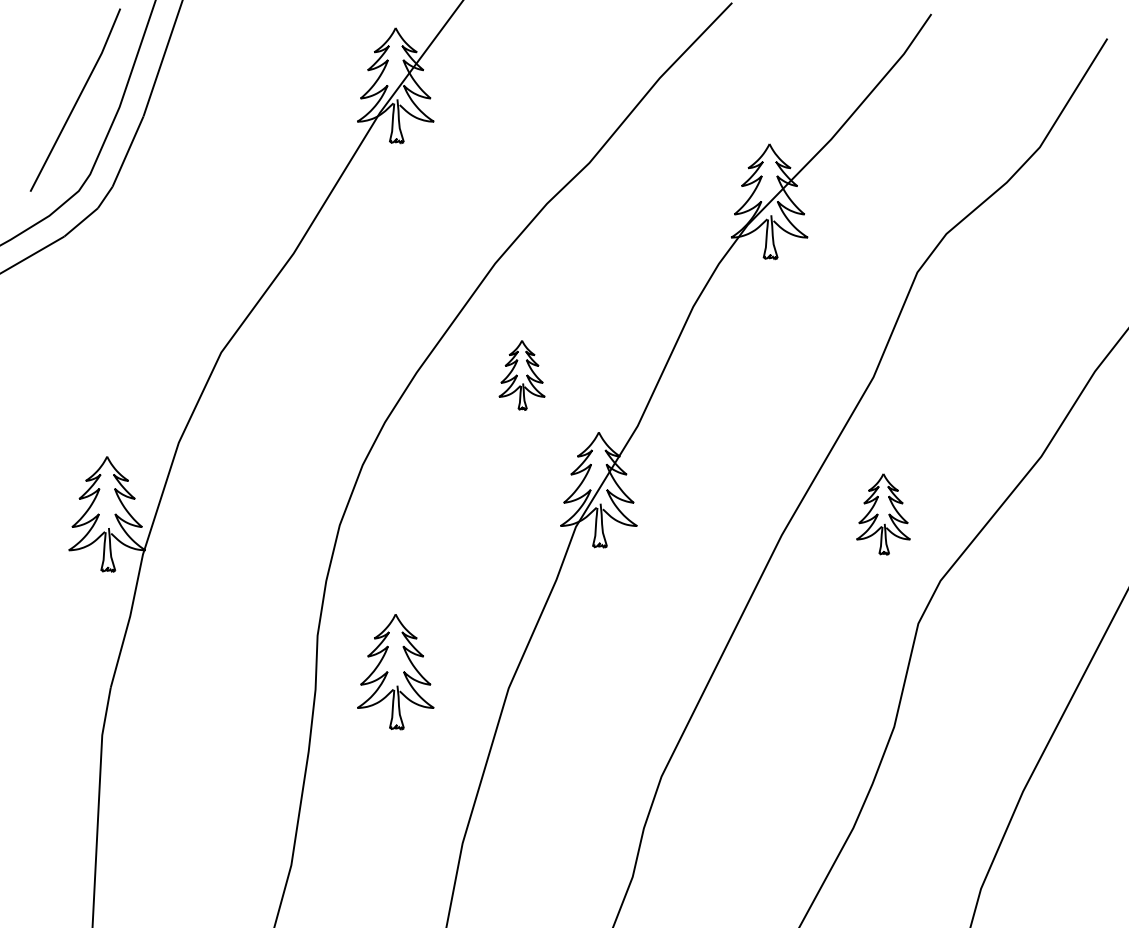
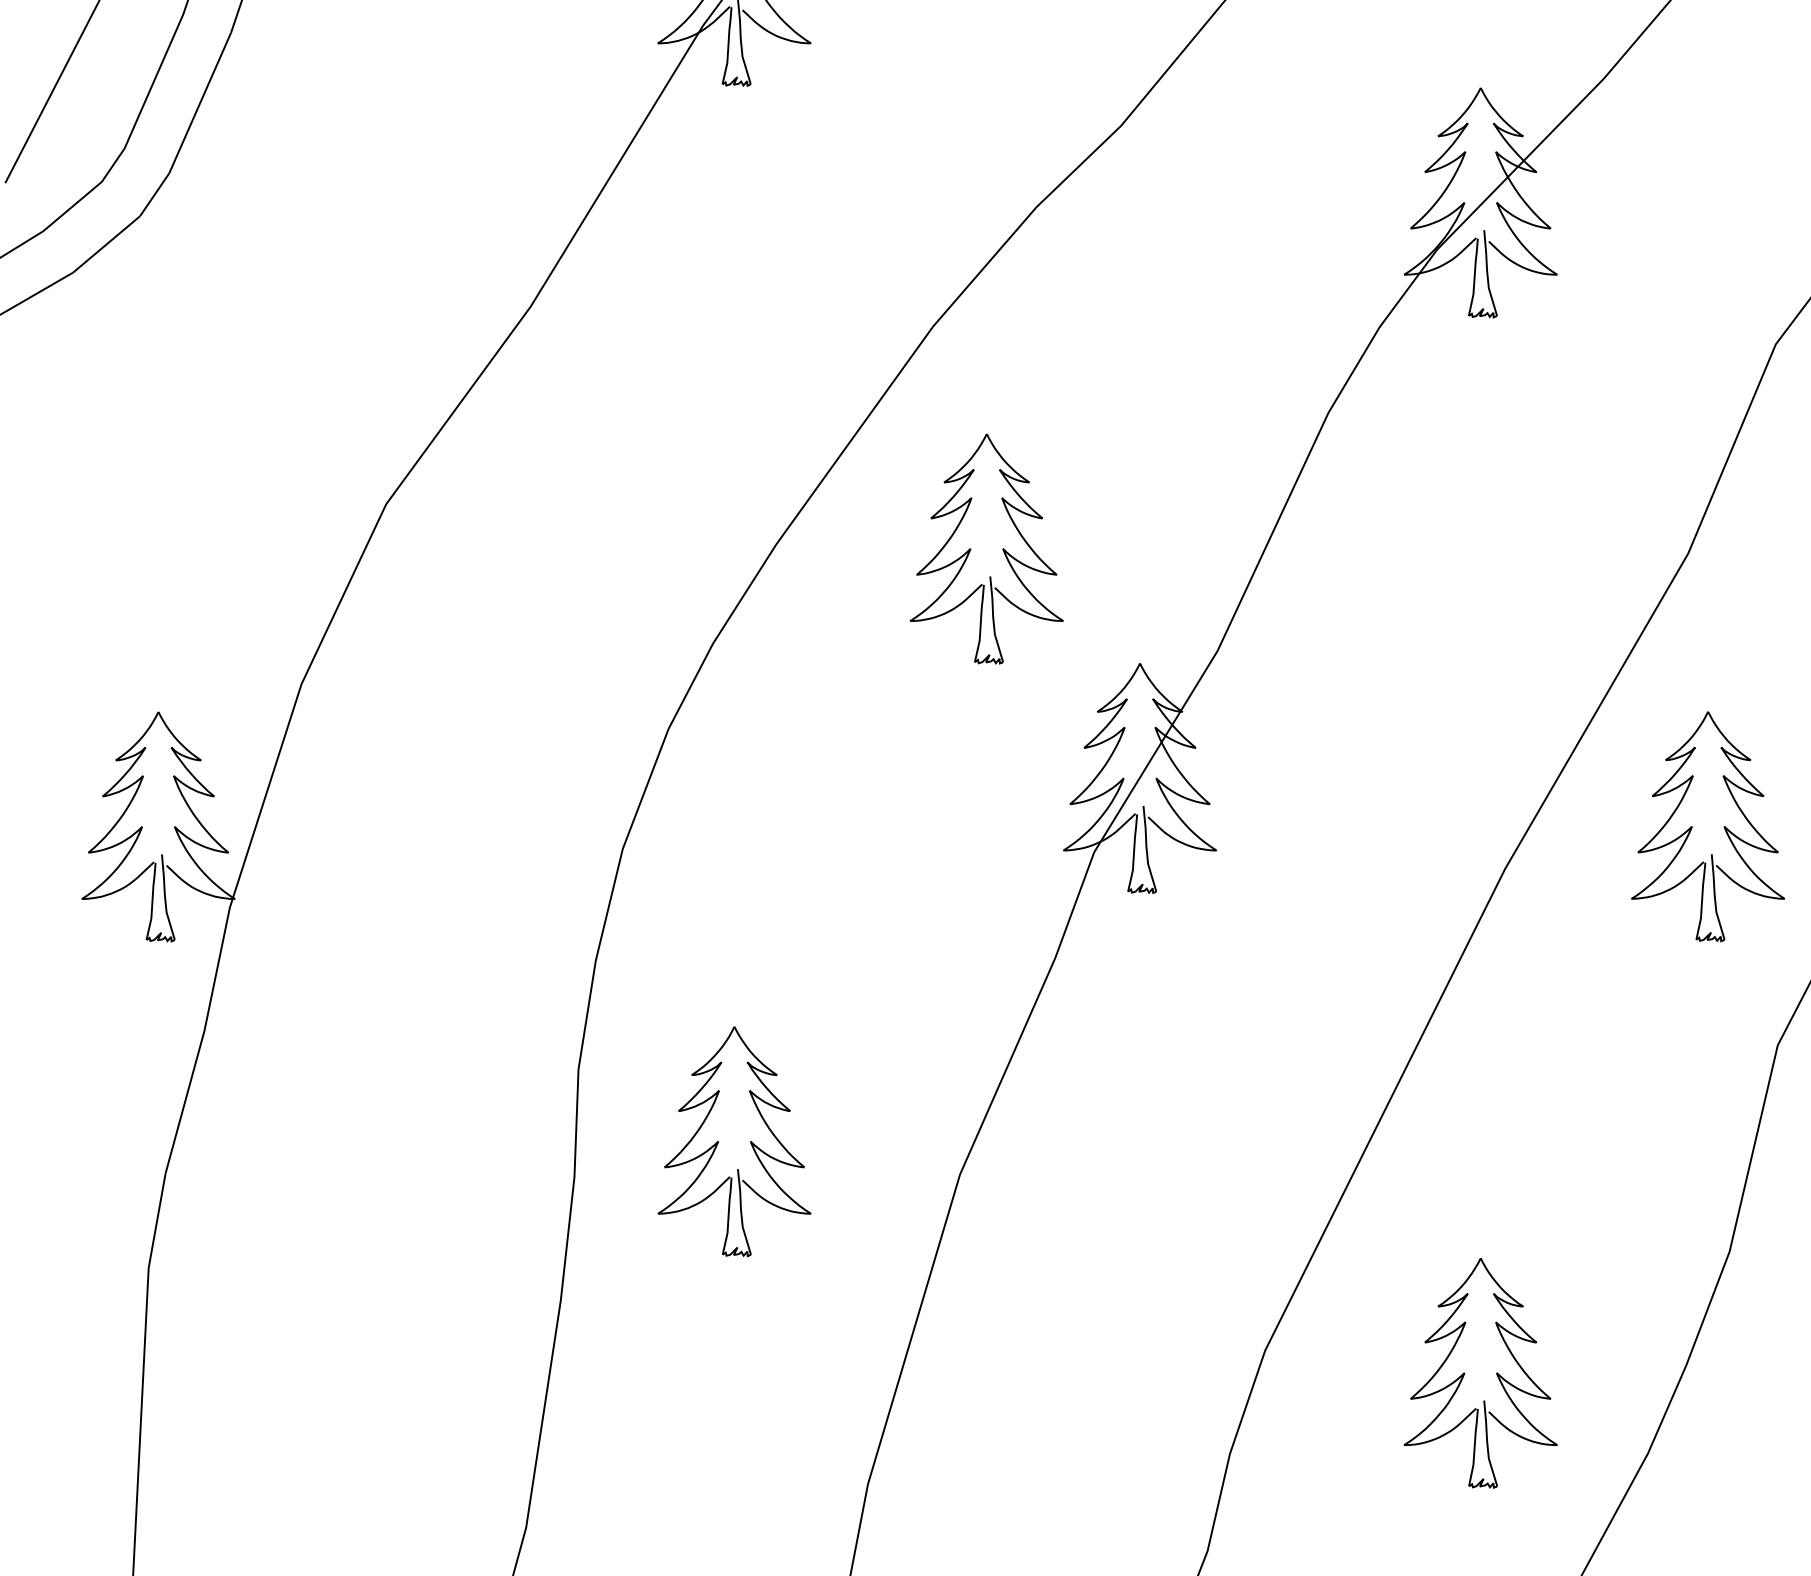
part: (521, 375) -> (985, 550), size x1.67
part: (883, 514) -> (1708, 827), size x1.43
part: (769, 788) -> (1480, 1374), added

